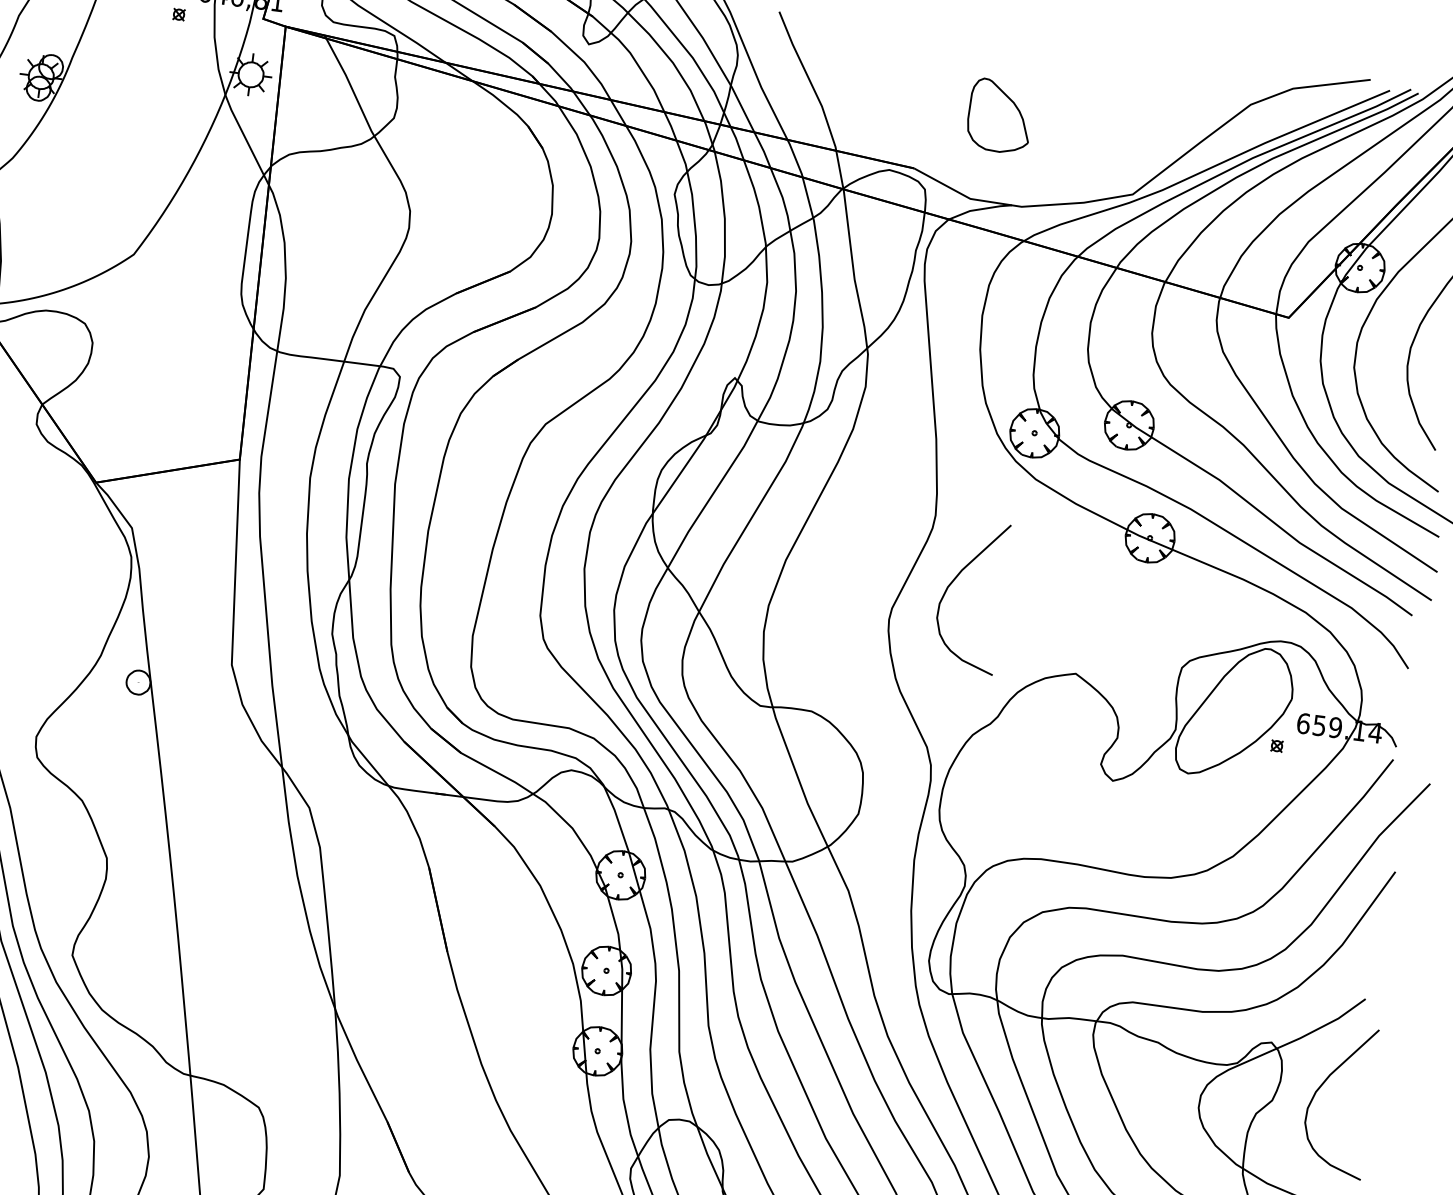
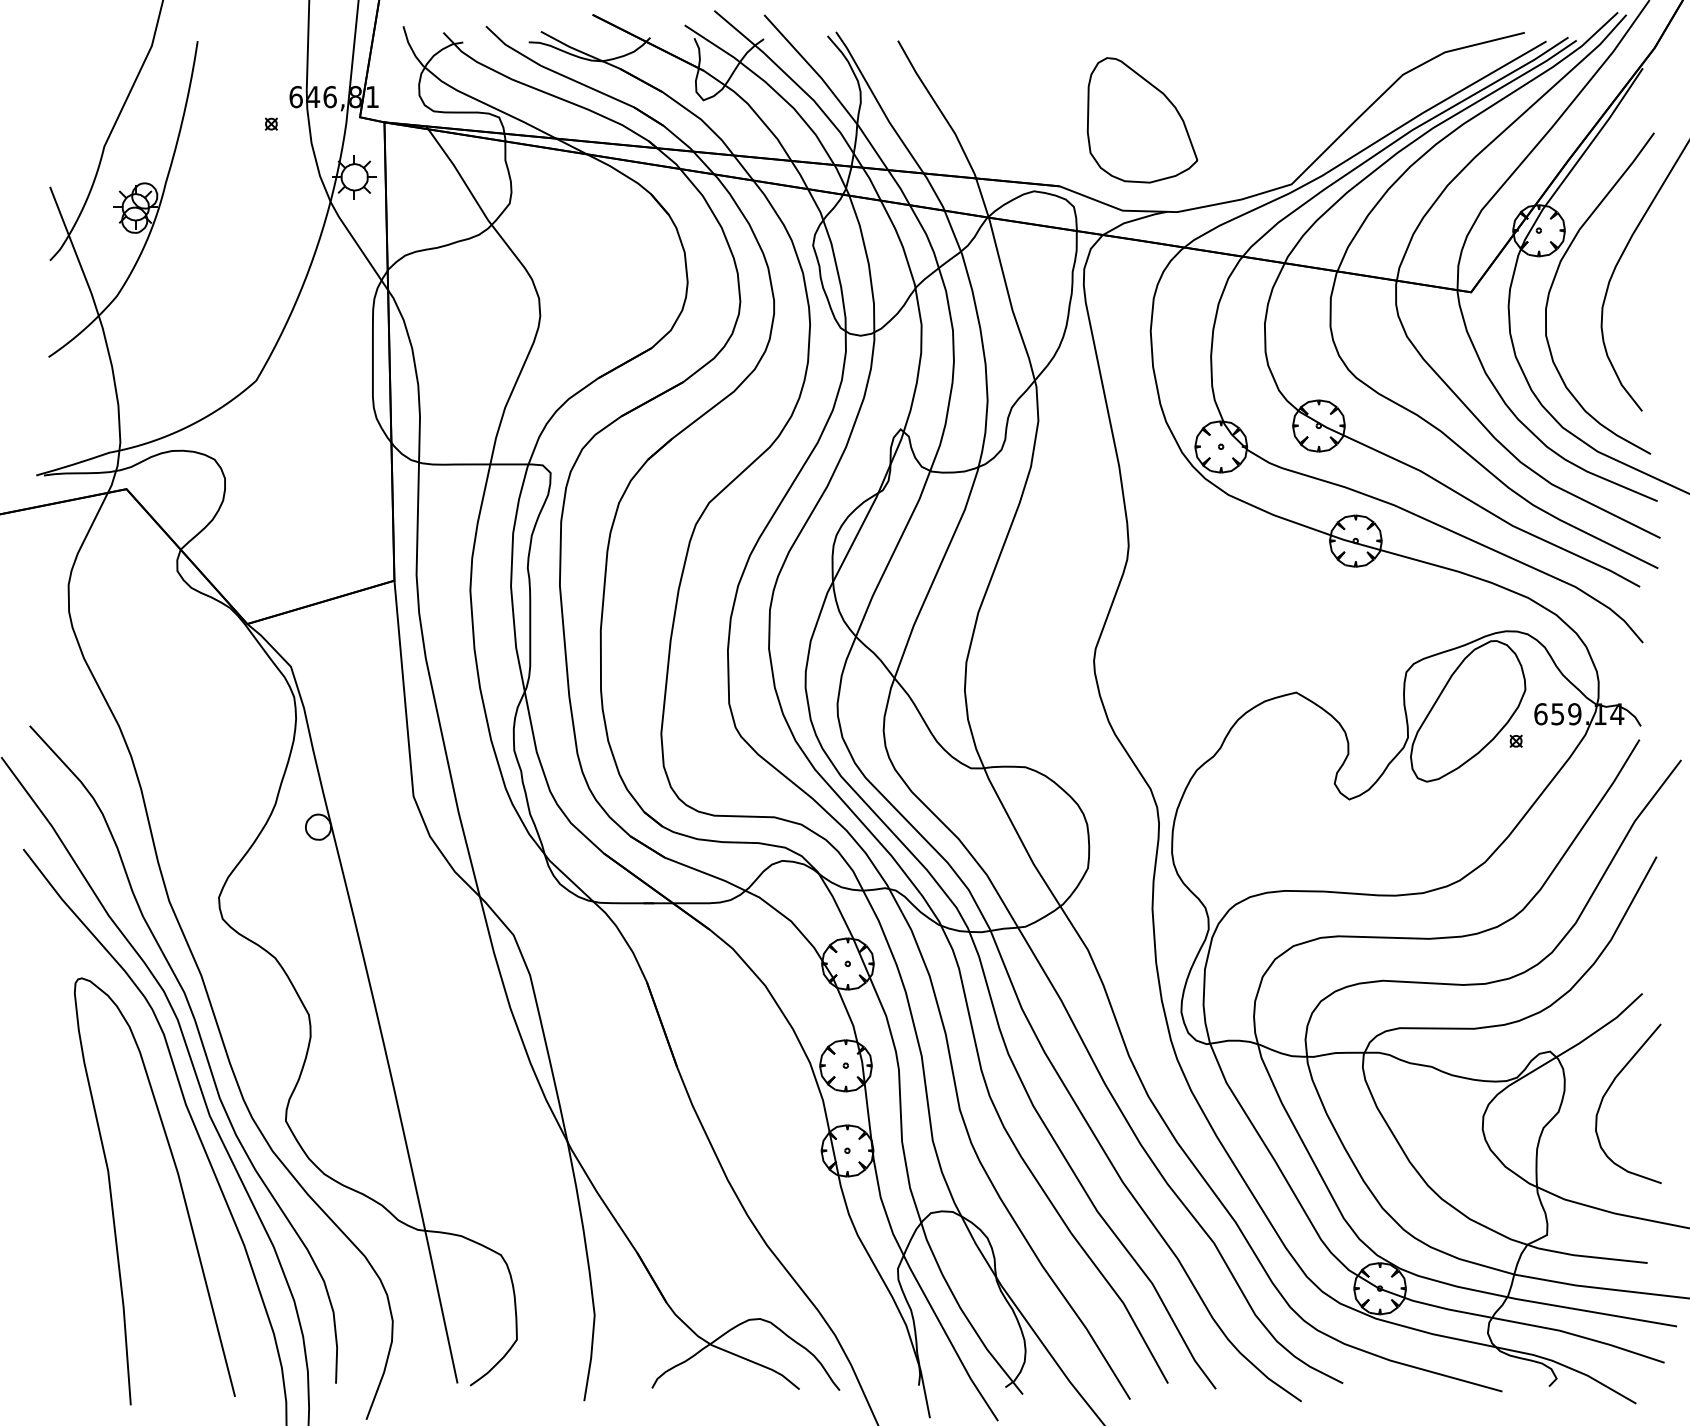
part: (999, 116) -> (1142, 120), size x1.67
curve: (954, 580) -> (1157, 611), removed

